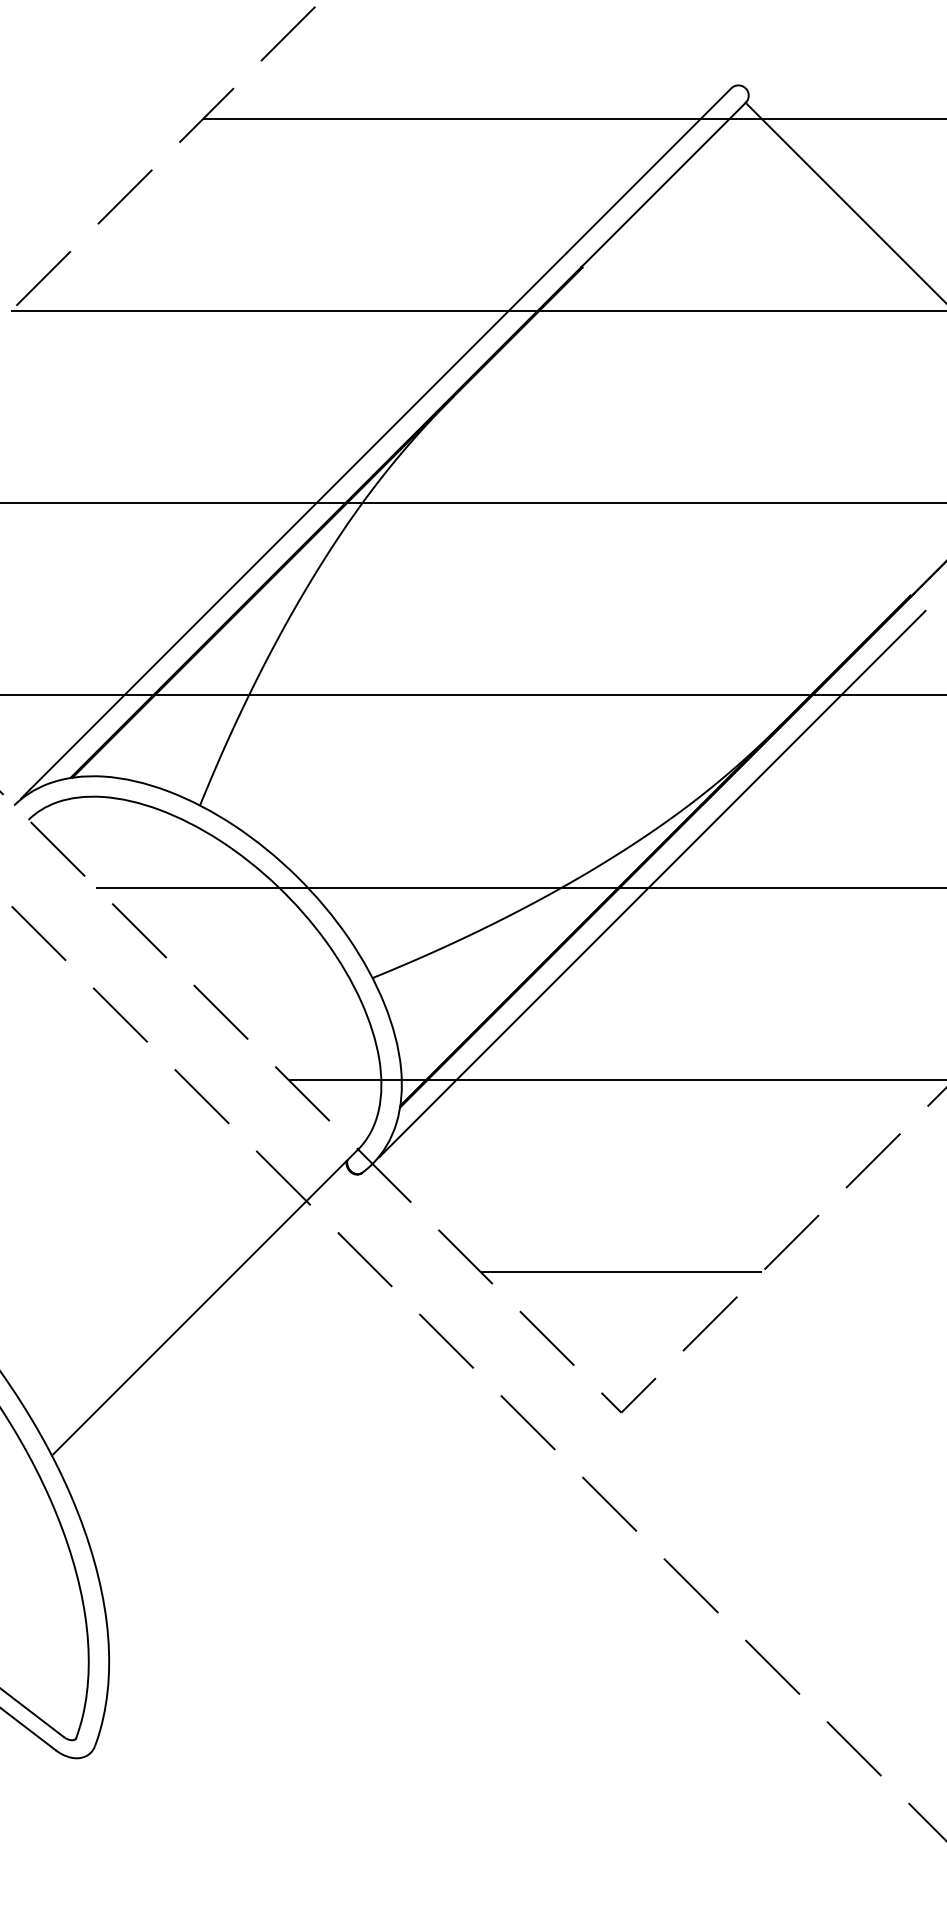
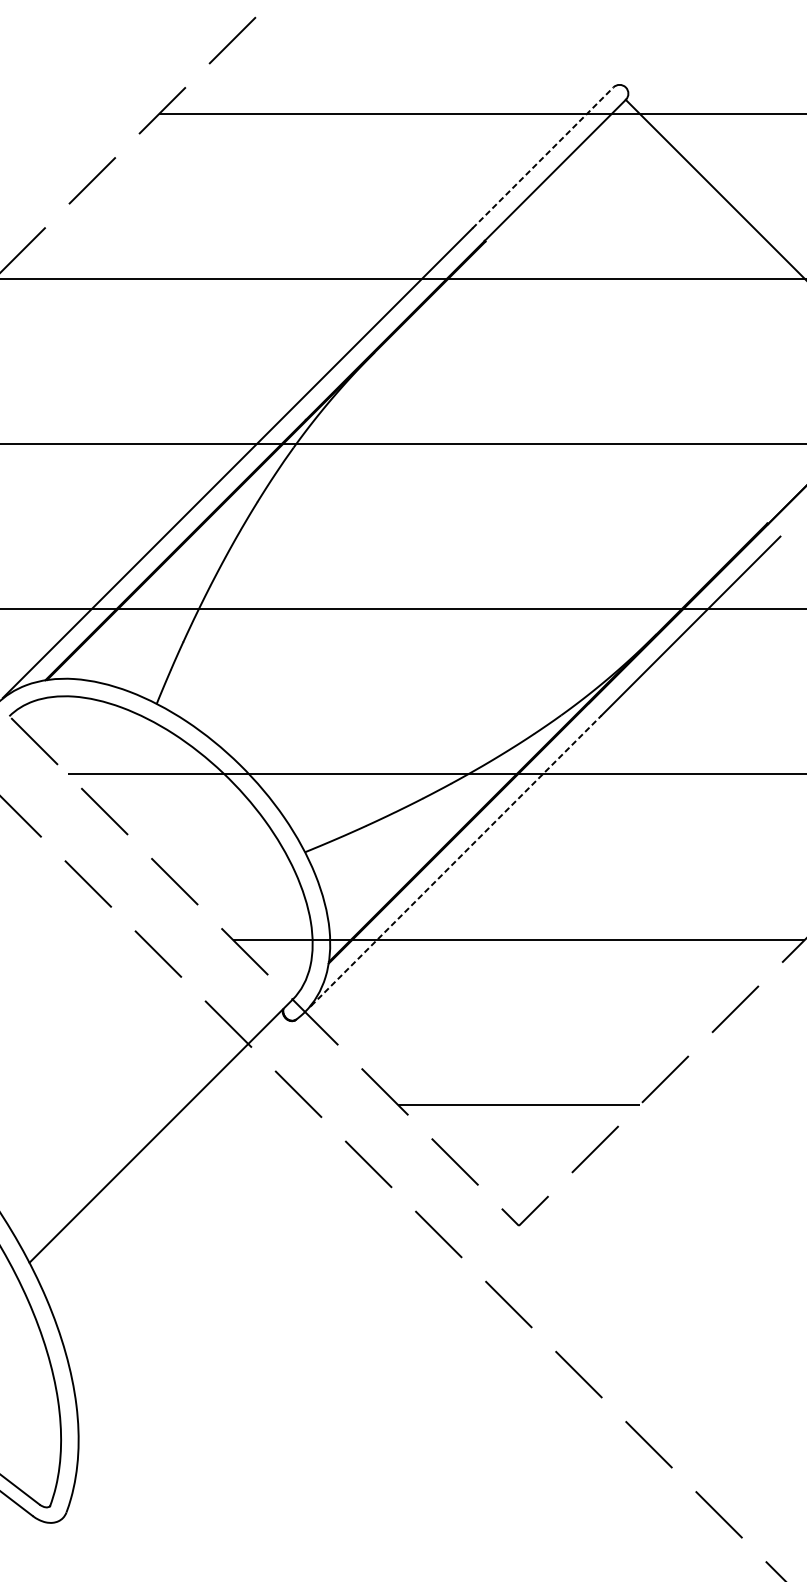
line: (649, 170) -> (543, 158), solid -> dashed
line: (548, 988) -> (456, 861), solid -> dashed

